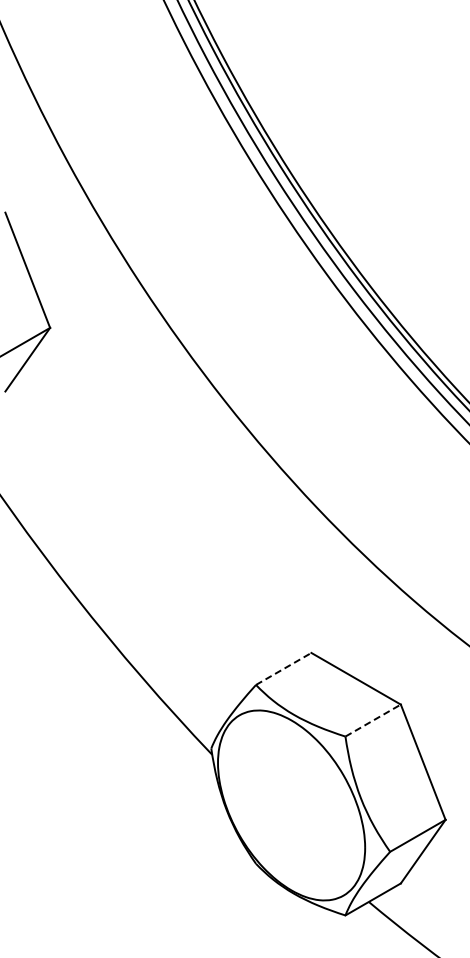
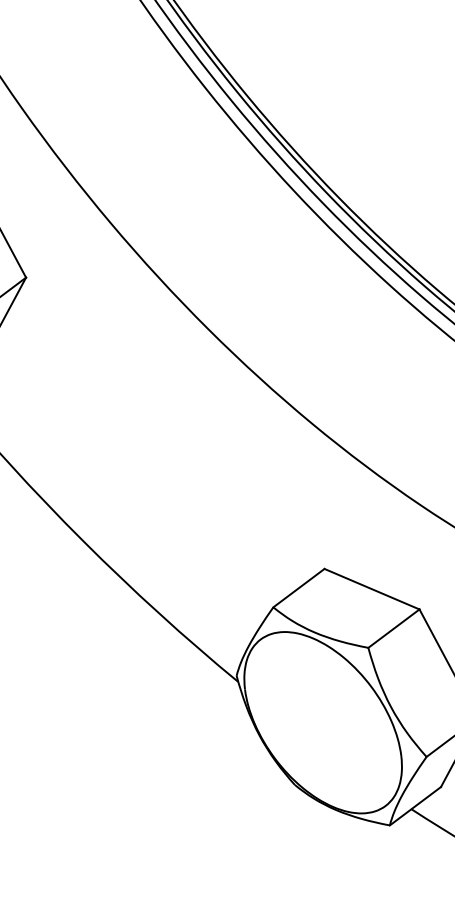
line: (283, 668) -> (298, 587), dashed -> solid
line: (373, 720) -> (394, 628), dashed -> solid

